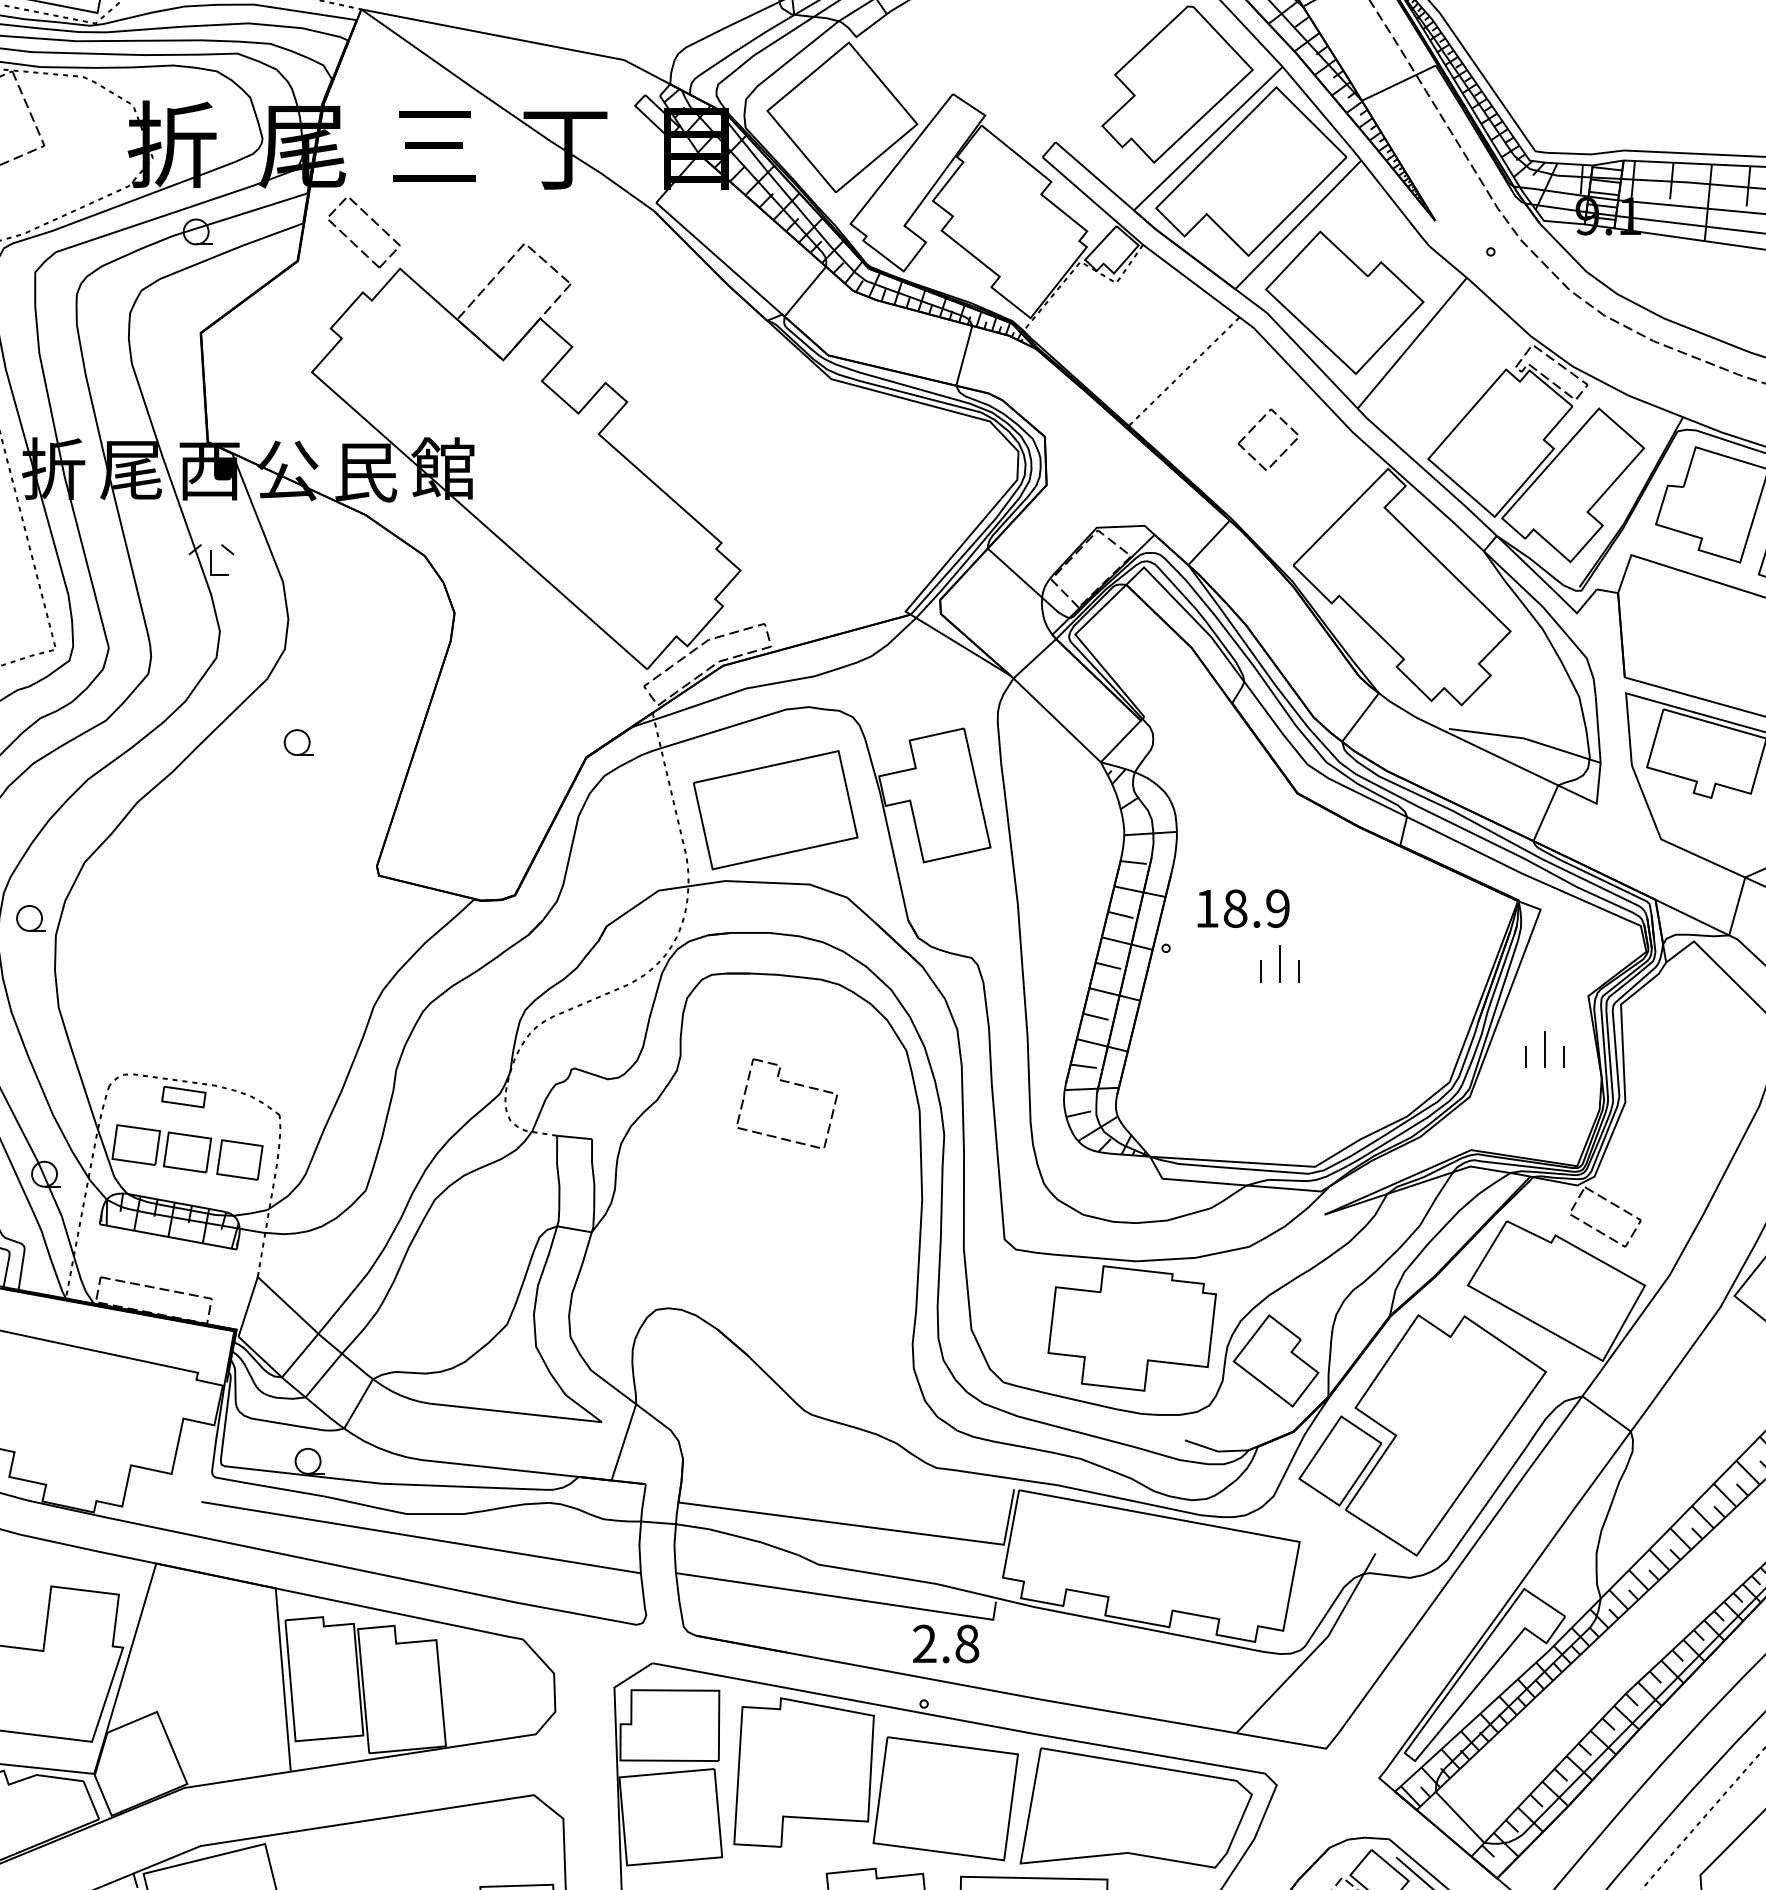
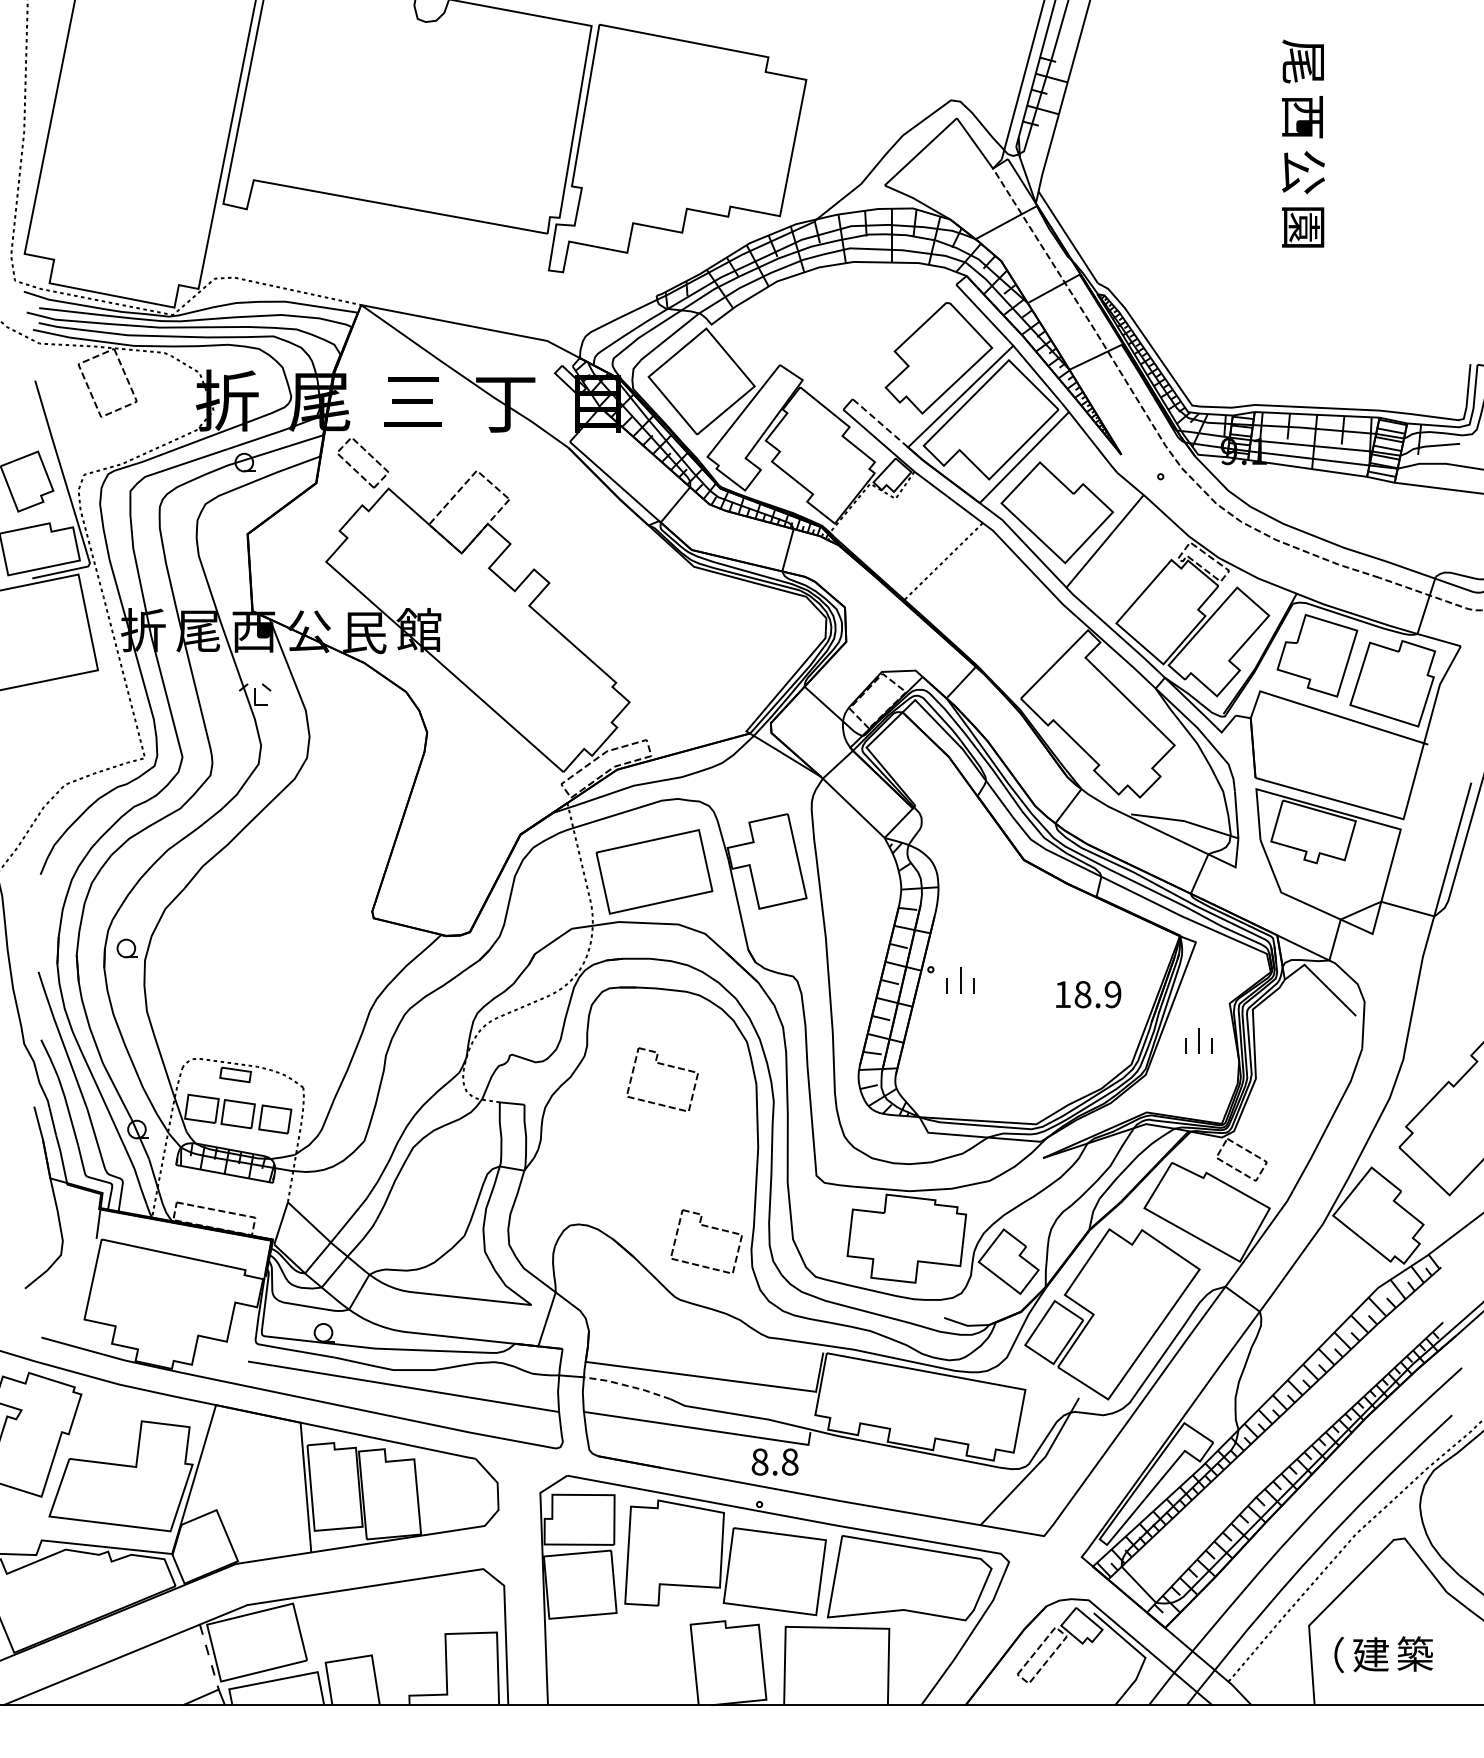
line: (1094, 176) -> (880, 423), solid -> dashed
part: (1256, 426) -> (994, 600), removed
part: (298, 741) -> (316, 823), removed
text: (1243, 908) -> (1088, 994), moved
part: (1280, 963) -> (960, 980), moved
part: (856, 1314) -> (711, 1228), added
line: (737, 1535) -> (627, 1385), solid -> dashed
text: (924, 1643) -> (759, 1461), 2.8 -> 8.8

